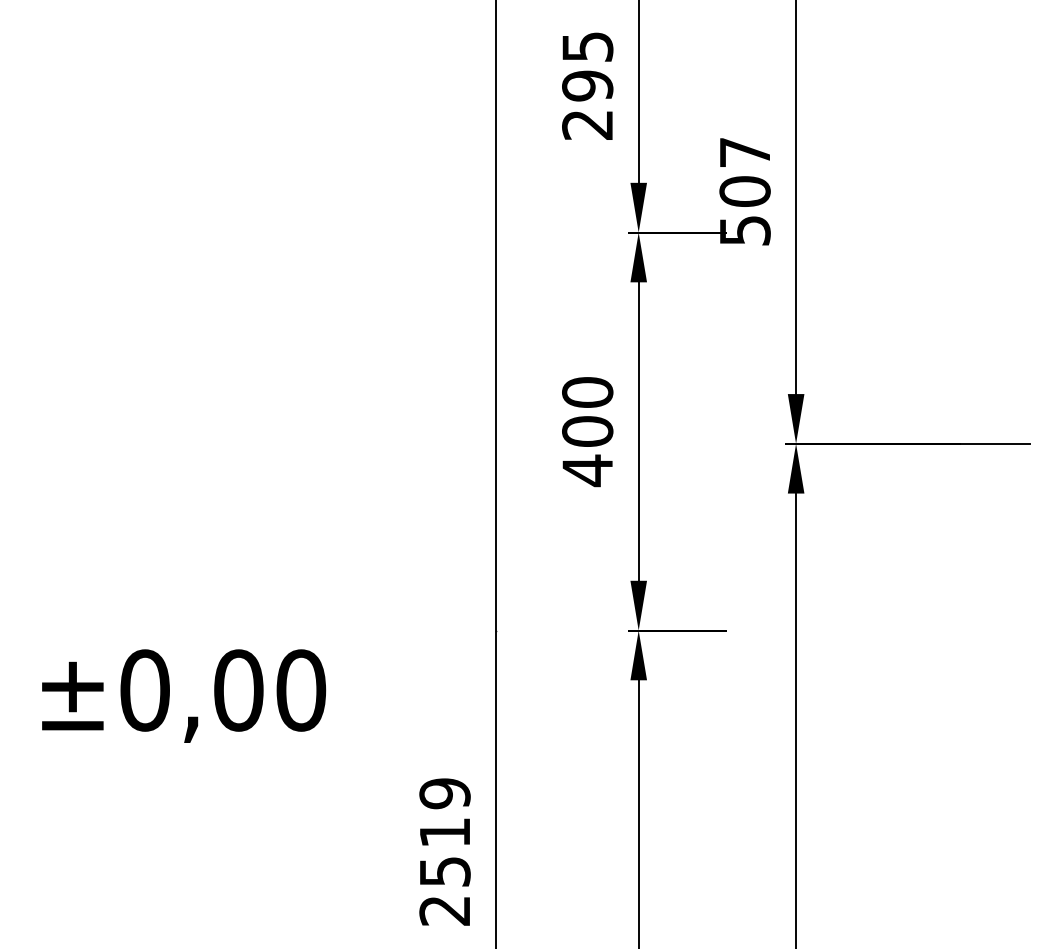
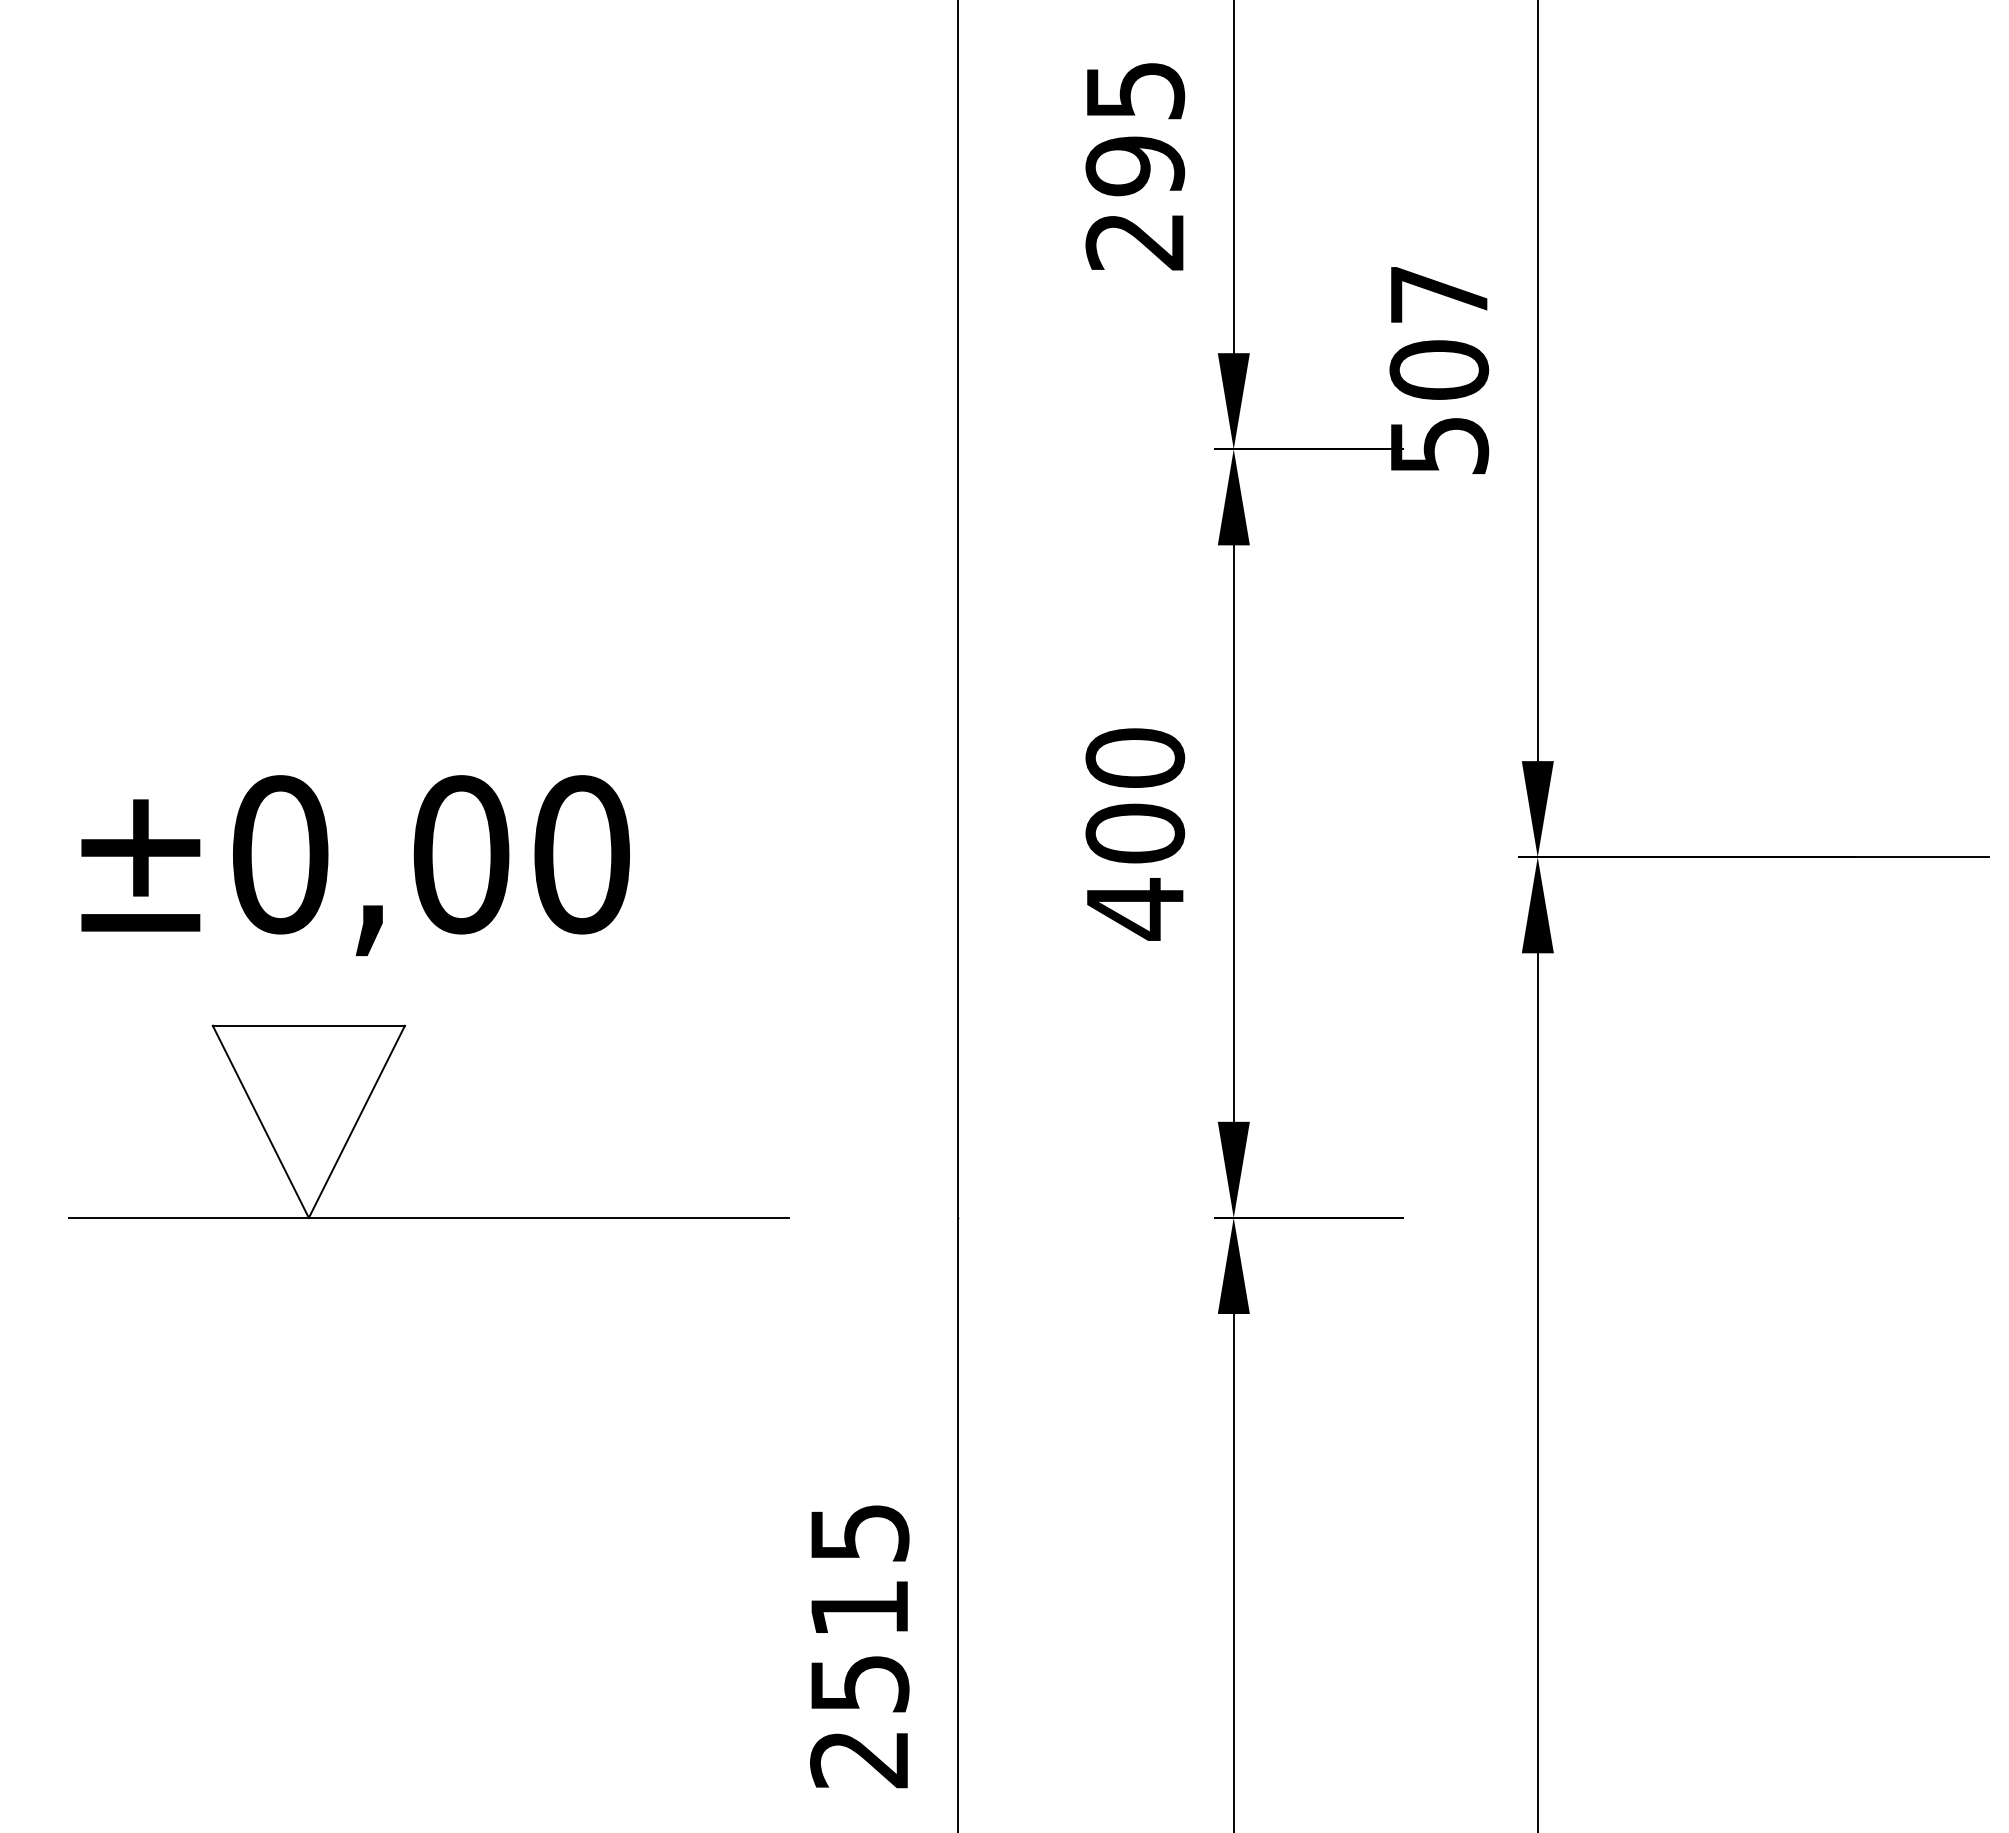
part: (193, 565) -> (373, 1092), added
text: (184, 695) -> (356, 864), moved
text: (444, 793) -> (858, 1532), 2519 -> 2515

